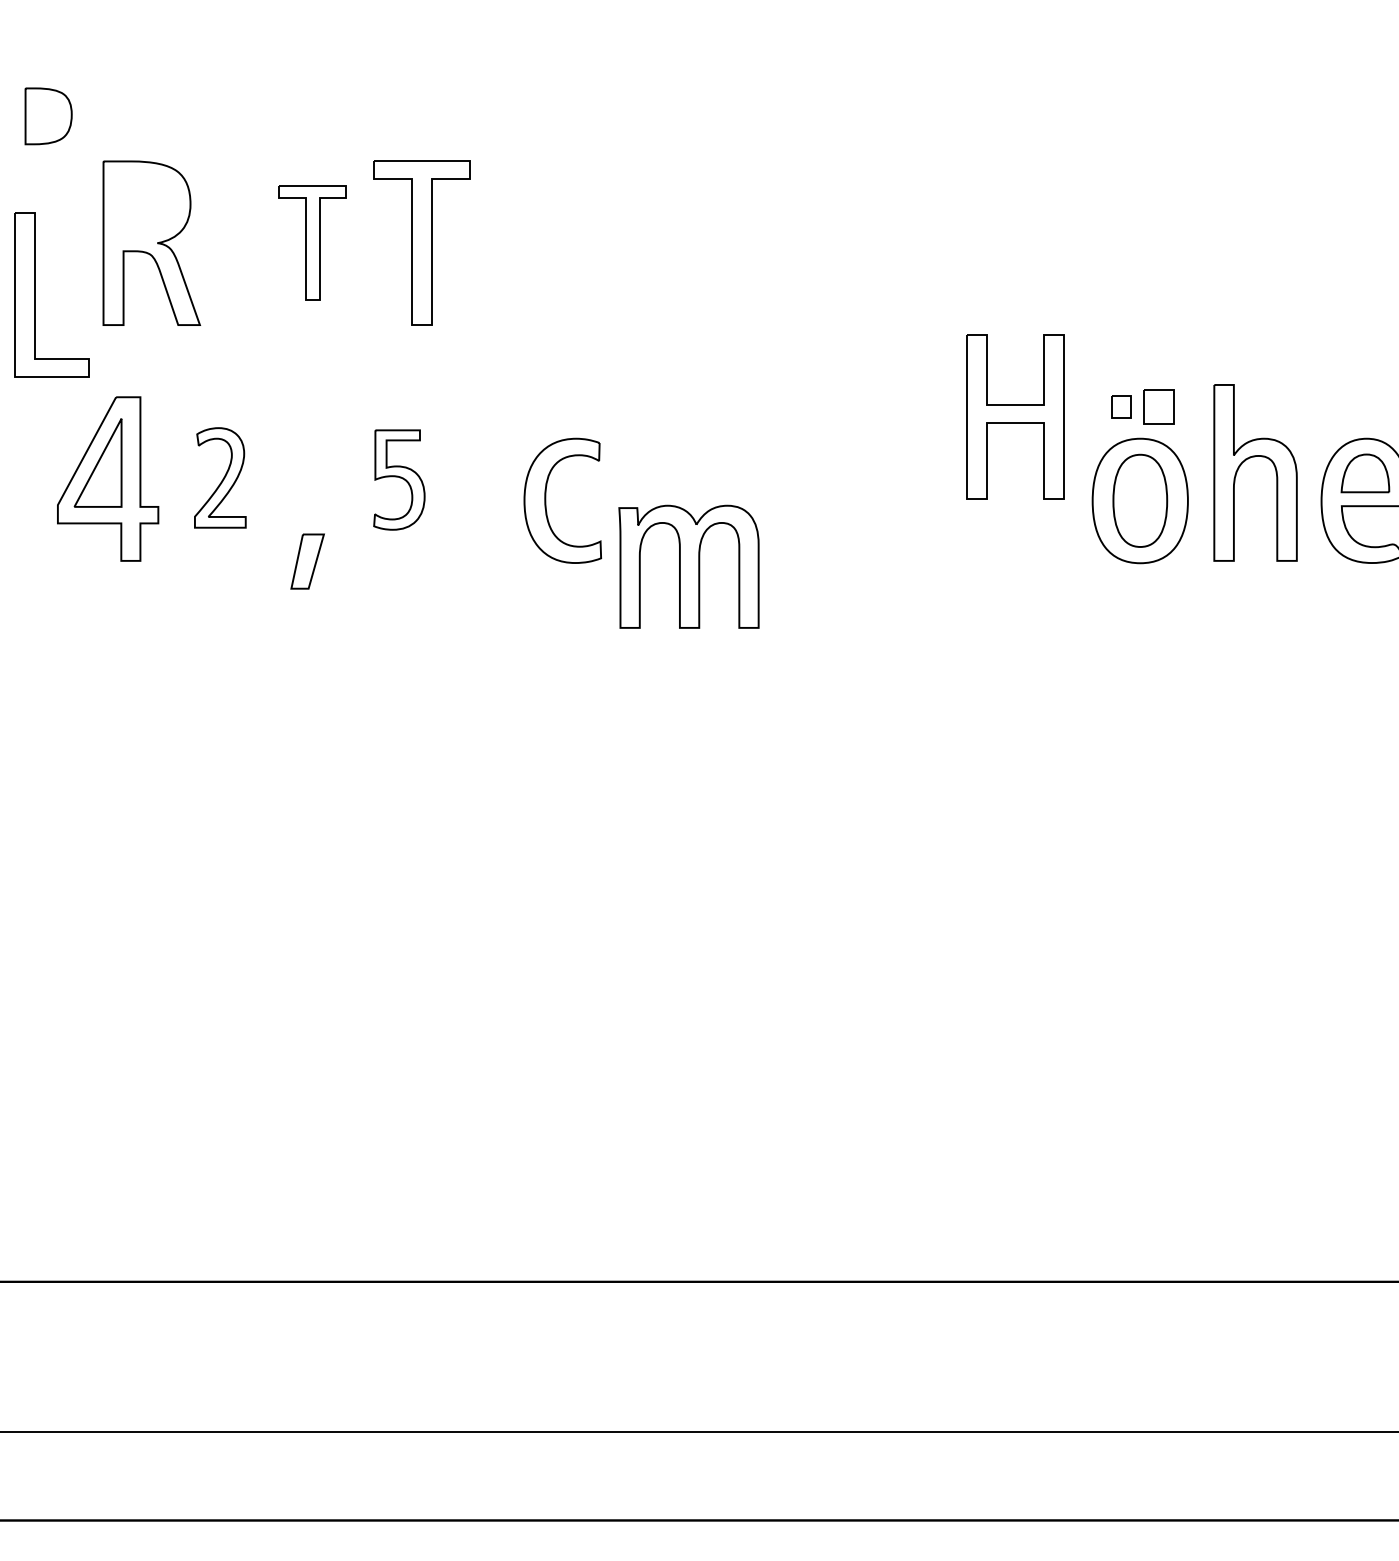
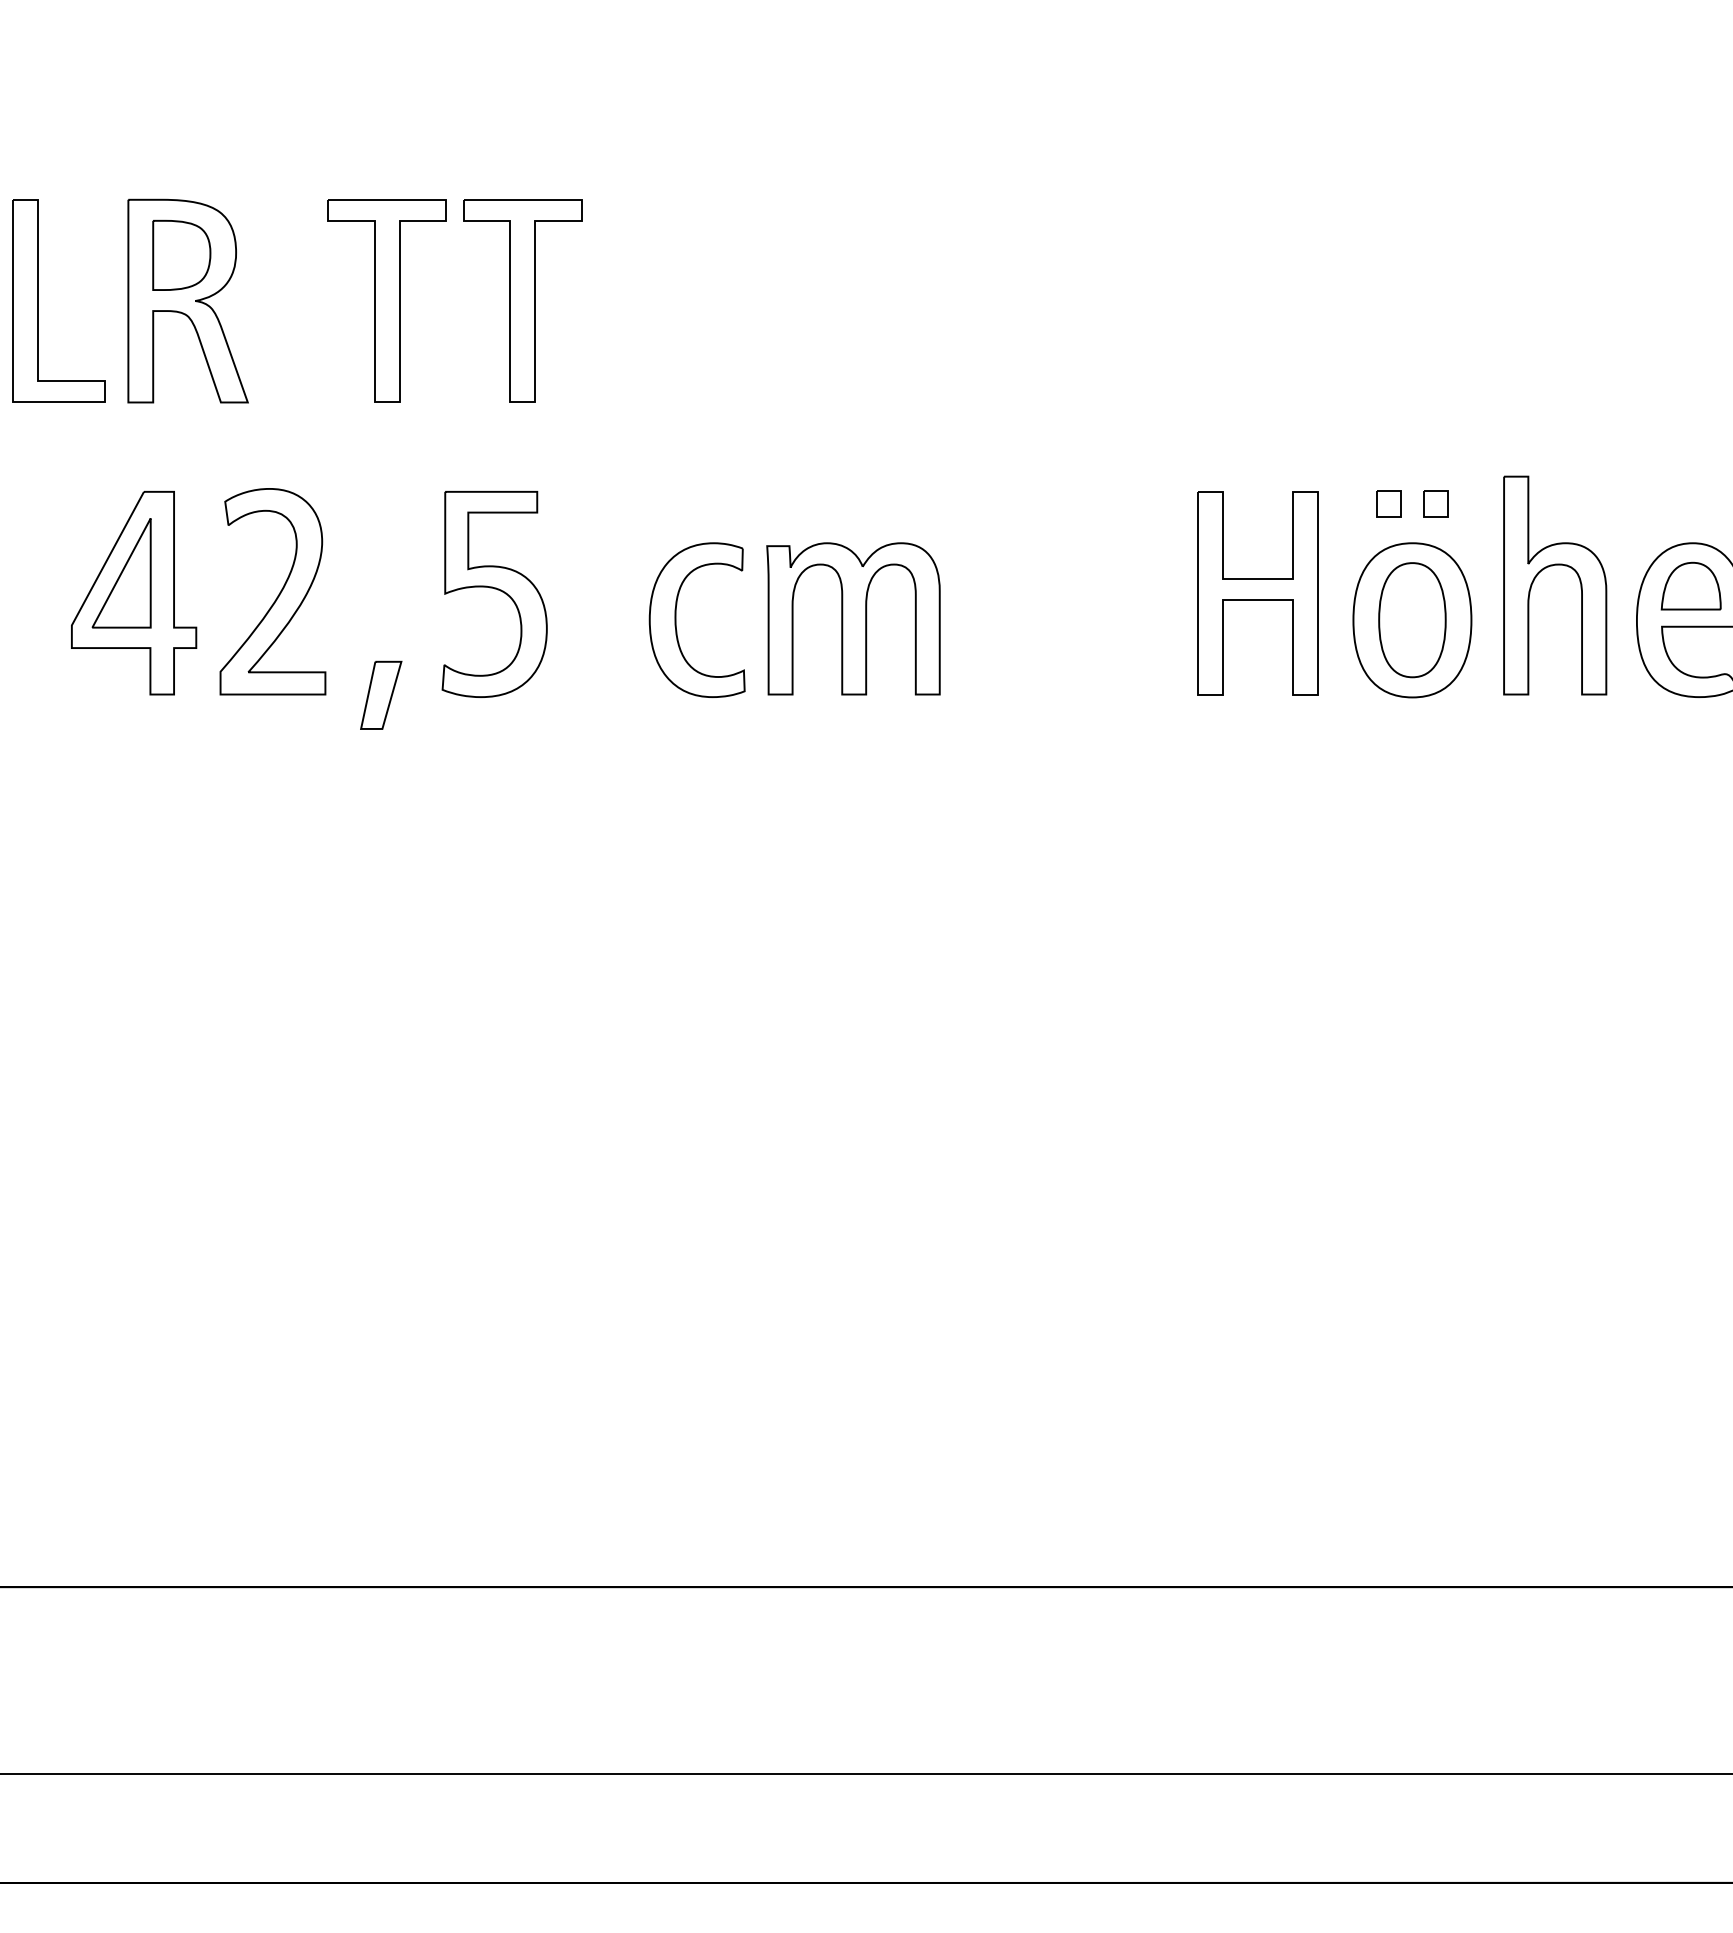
part: (48, 116) -> (181, 255), moved
part: (312, 242) -> (387, 300), size x1.43
part: (35, 294) -> (39, 300), moved
part: (1159, 406) -> (1436, 503), size x0.62
part: (1015, 416) -> (1257, 592), moved
part: (220, 477) -> (273, 591), size x1.67
part: (399, 479) -> (494, 593), size x1.67
part: (688, 566) -> (852, 618), moved

